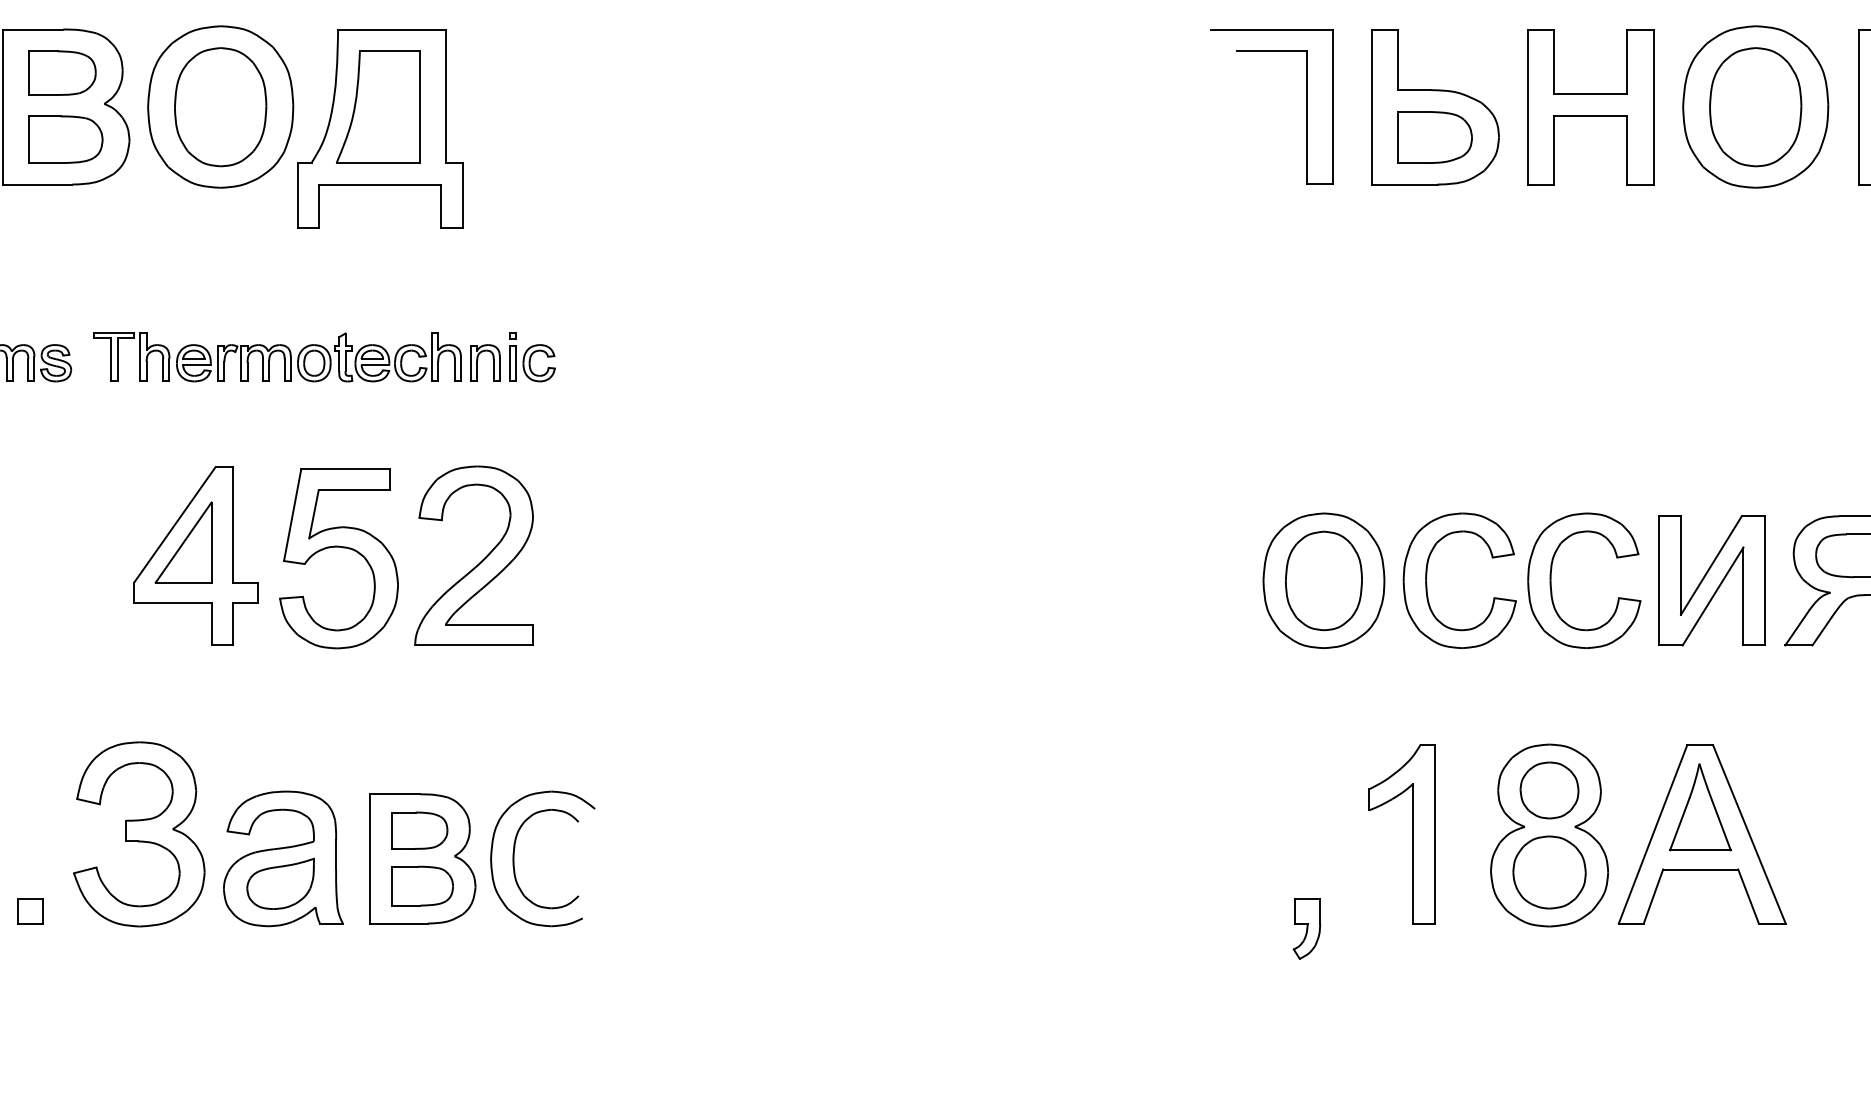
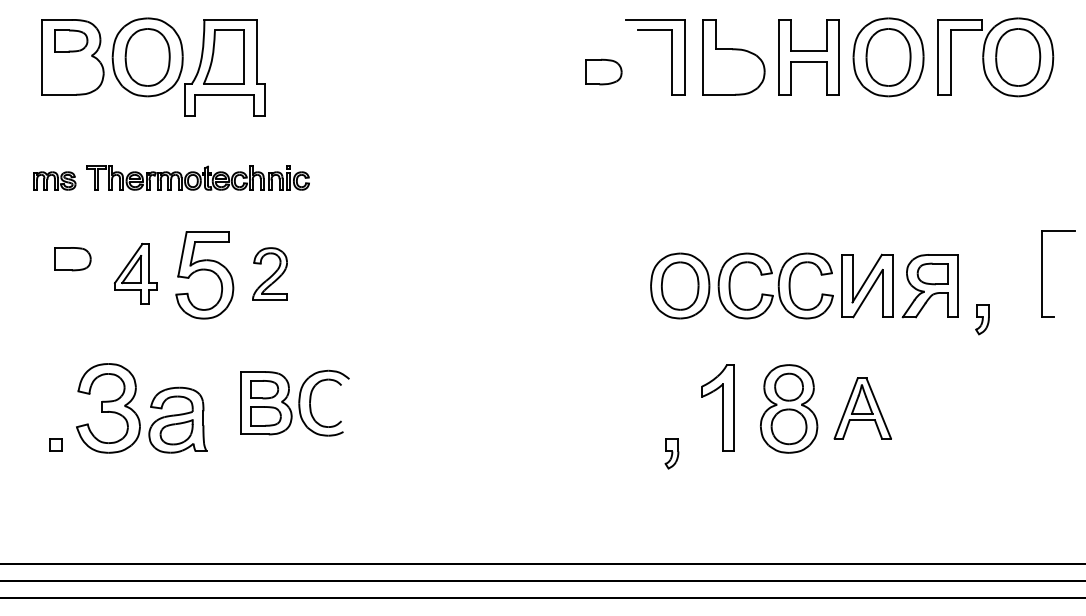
part: (1434, 136) -> (603, 71), moved
part: (64, 140) -> (72, 259), moved
part: (195, 554) -> (135, 273), size x0.7
part: (472, 554) -> (269, 273), size x0.6
part: (1701, 834) -> (862, 408), size x0.7
part: (481, 857) -> (294, 402), moved

